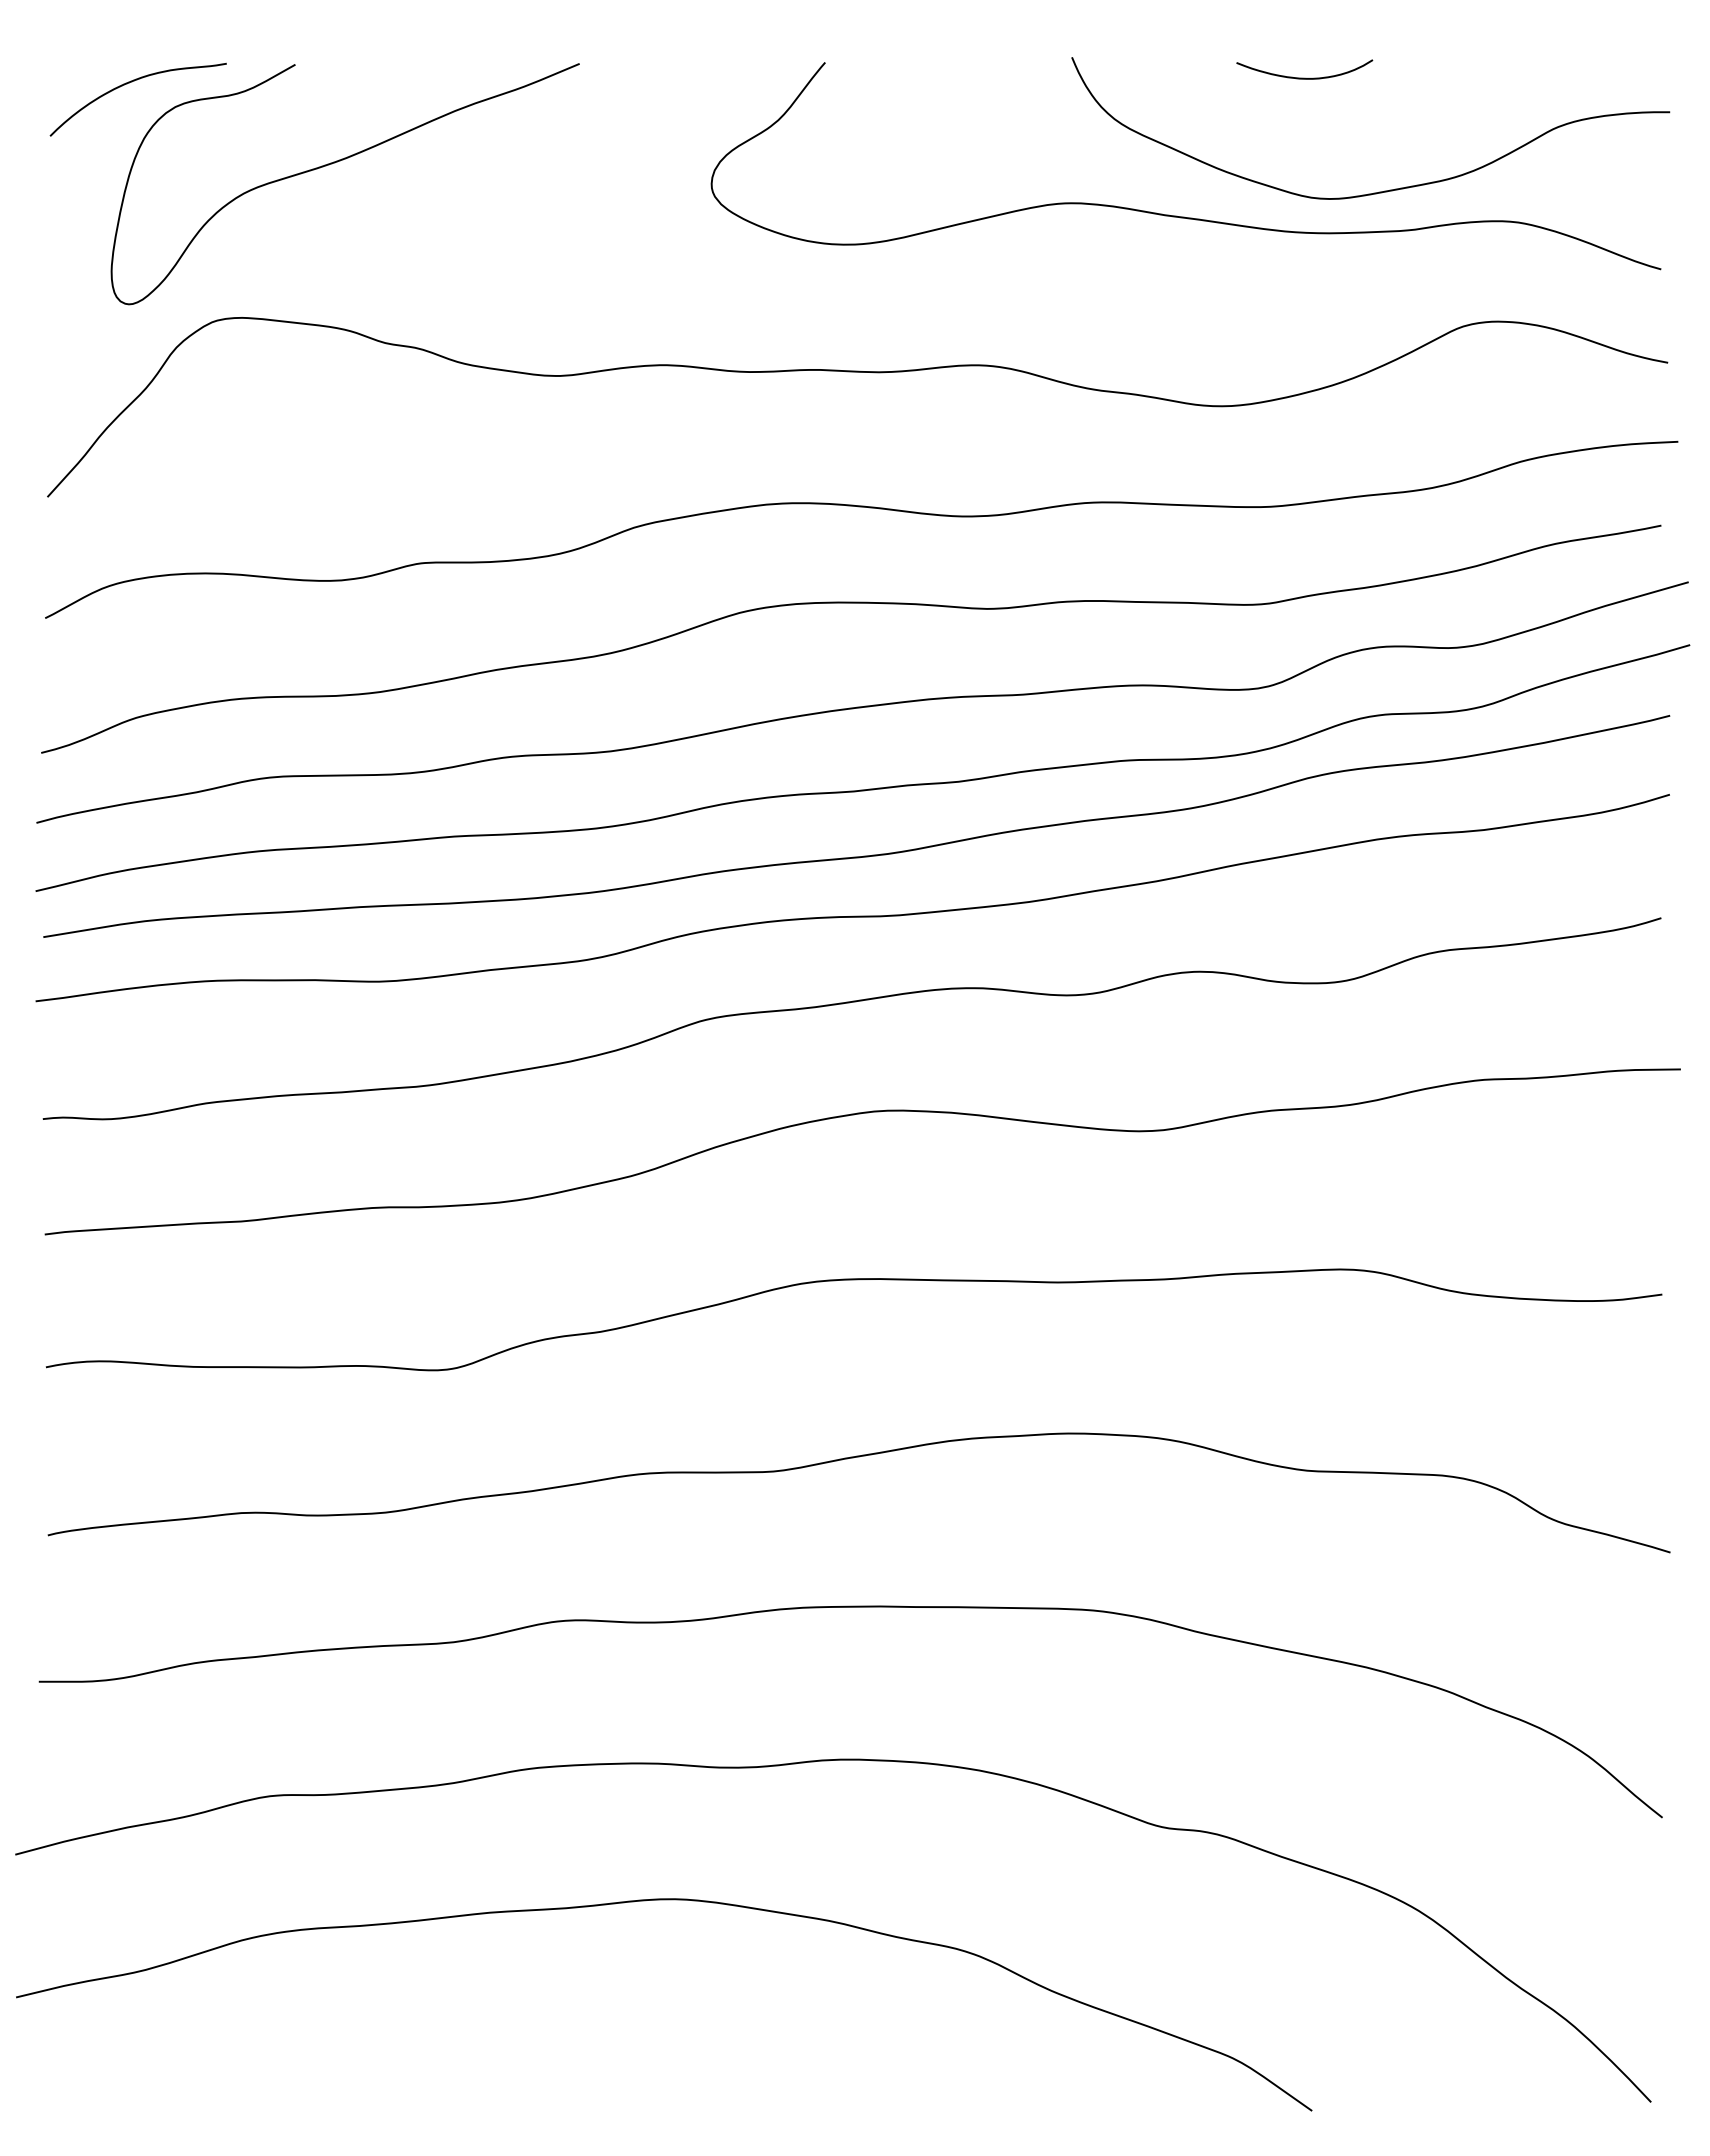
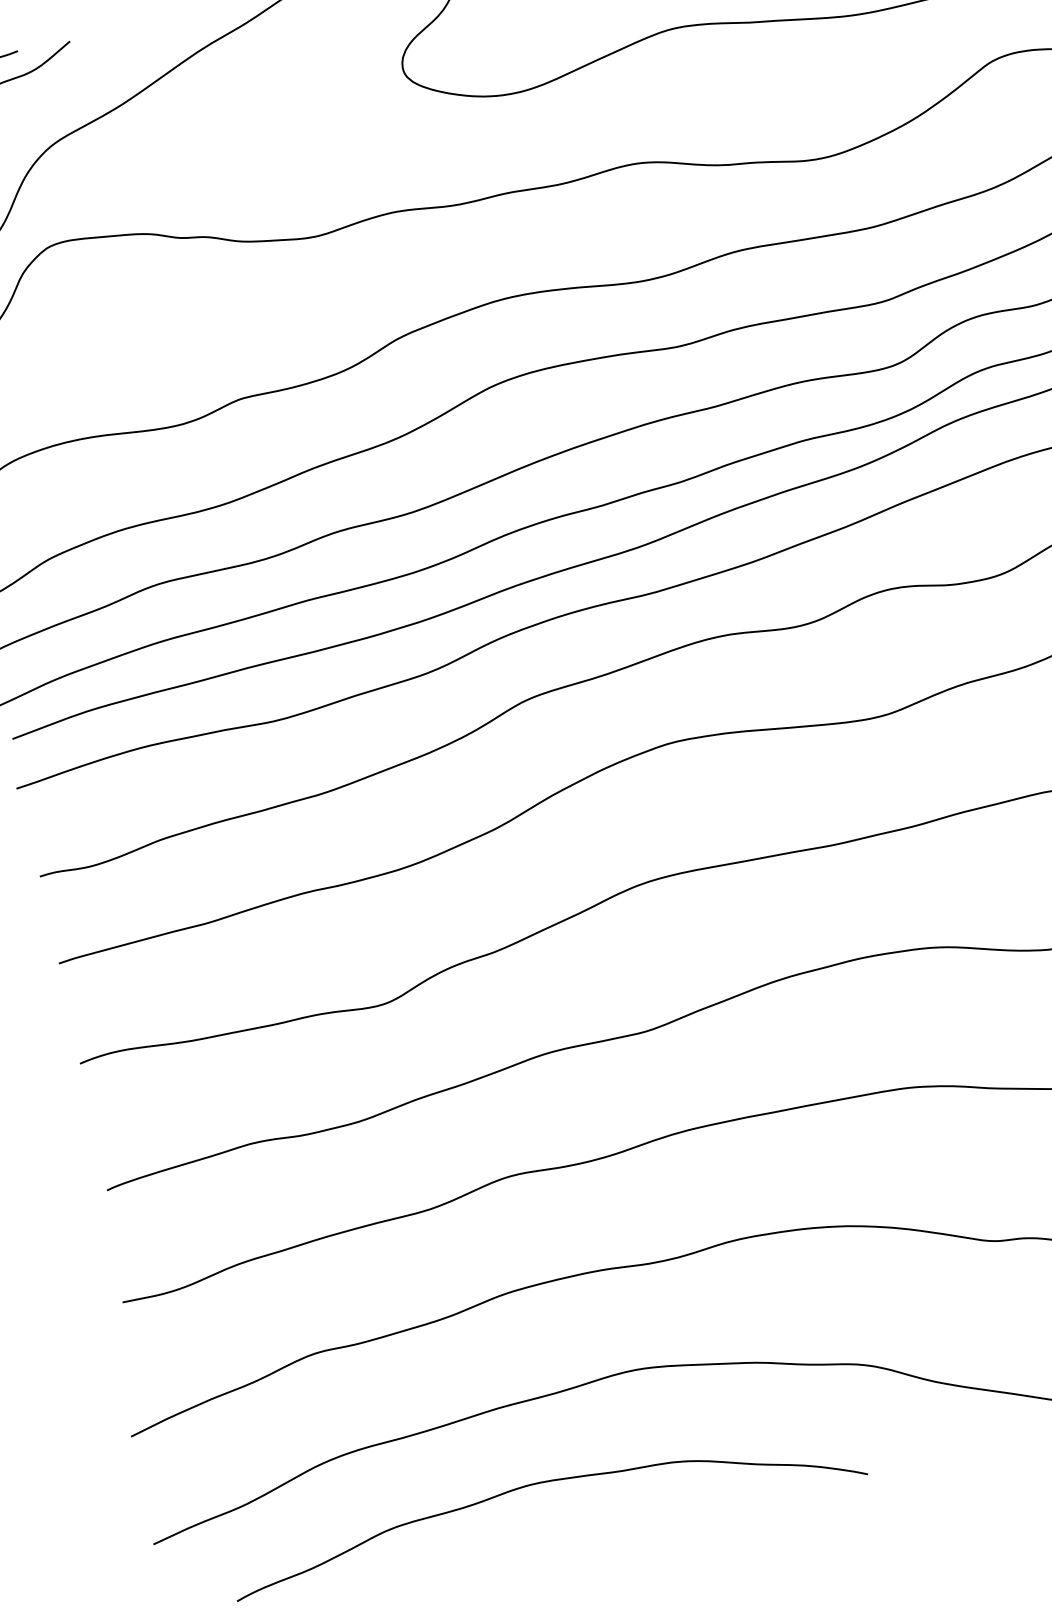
curve: (519, 2019) -> (537, 1484), added

